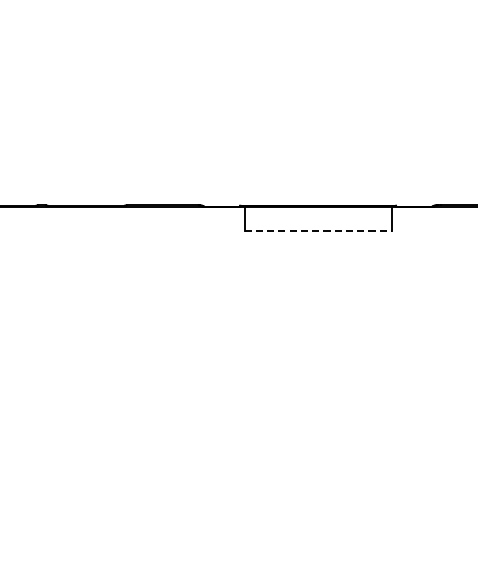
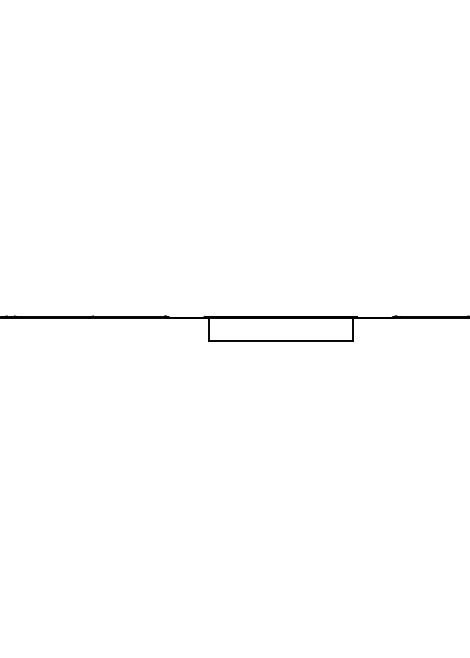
line: (317, 230) -> (280, 341), dashed -> solid

